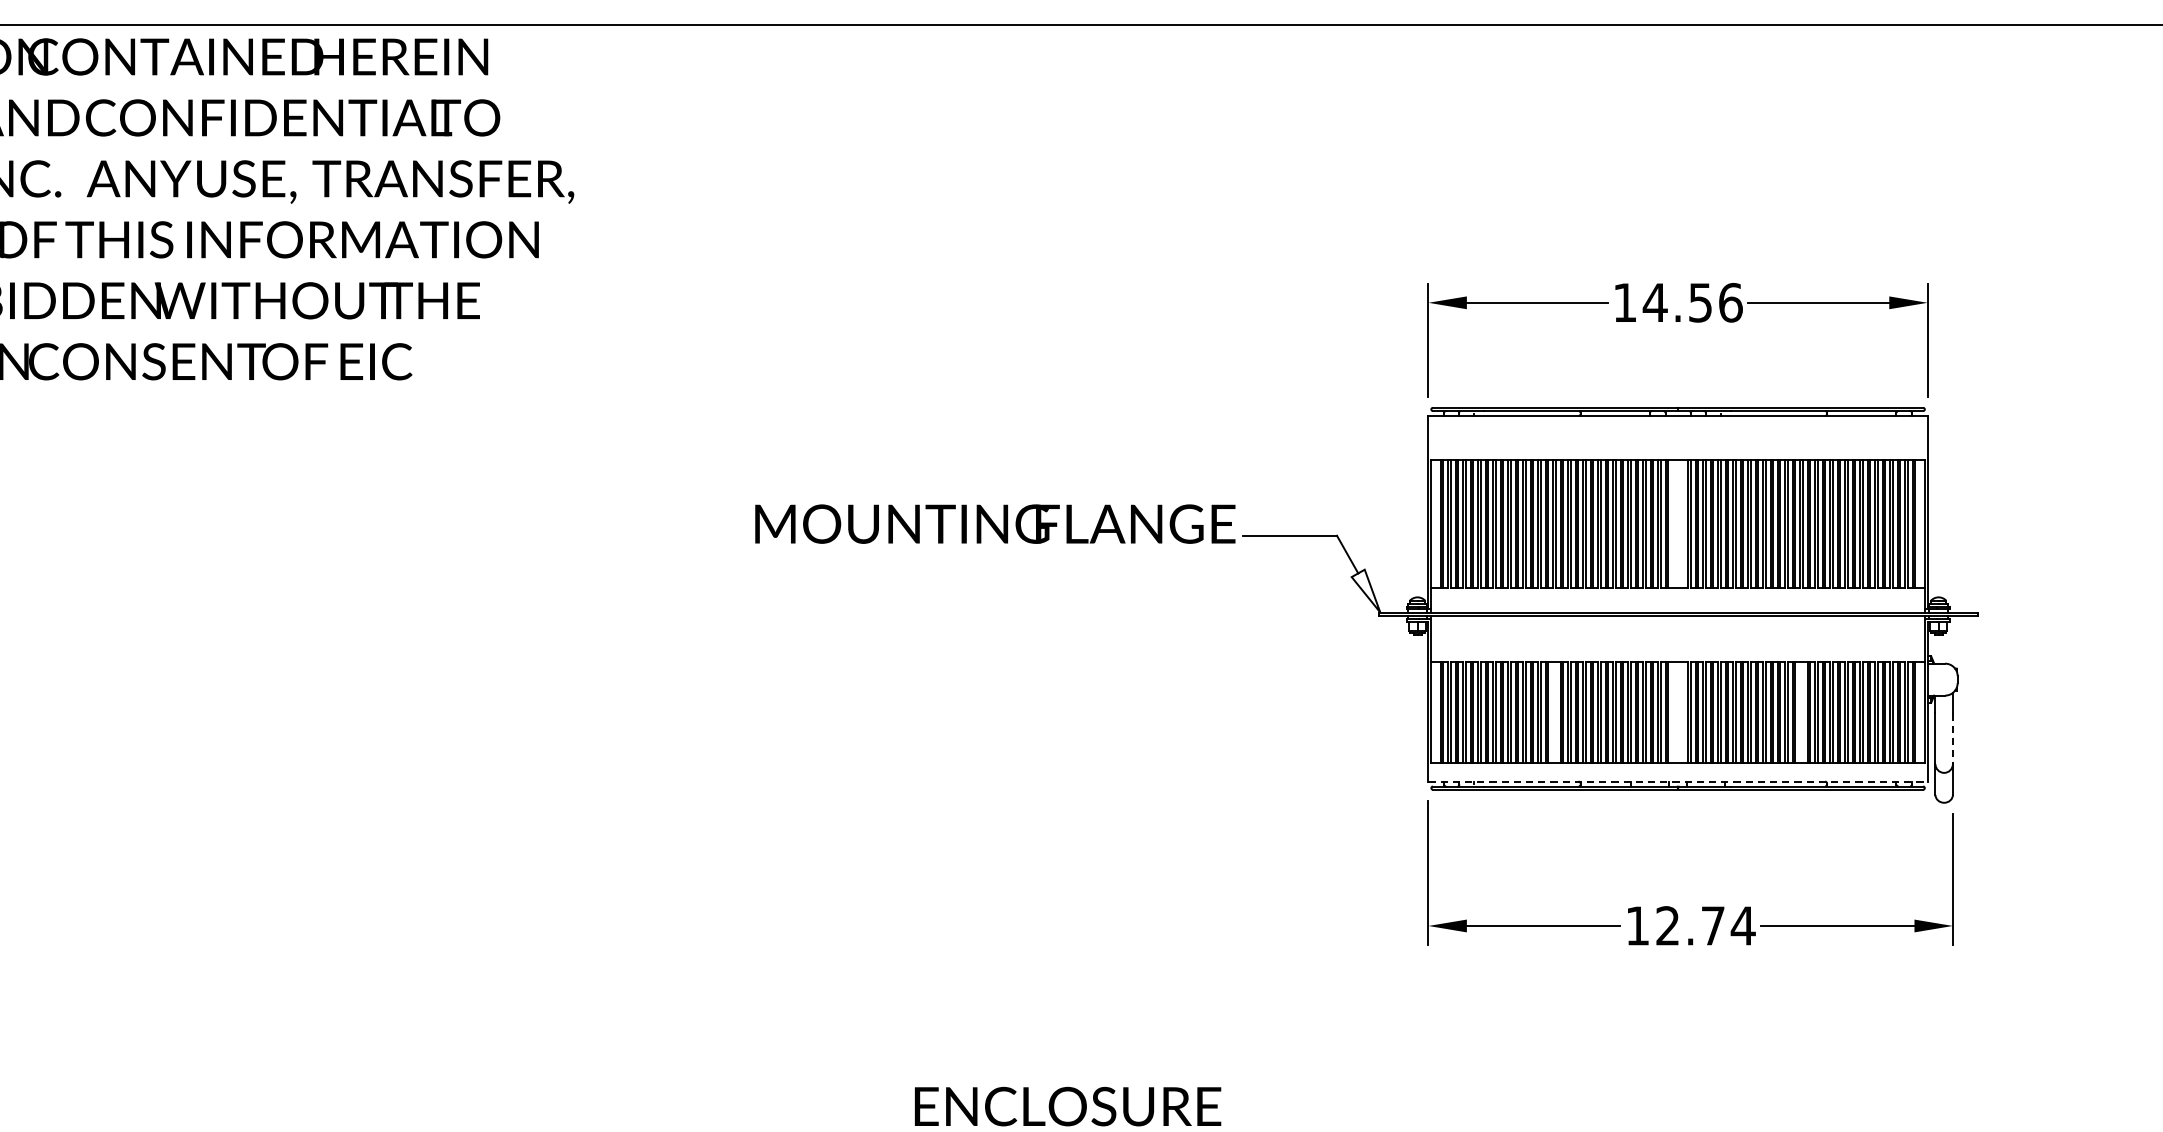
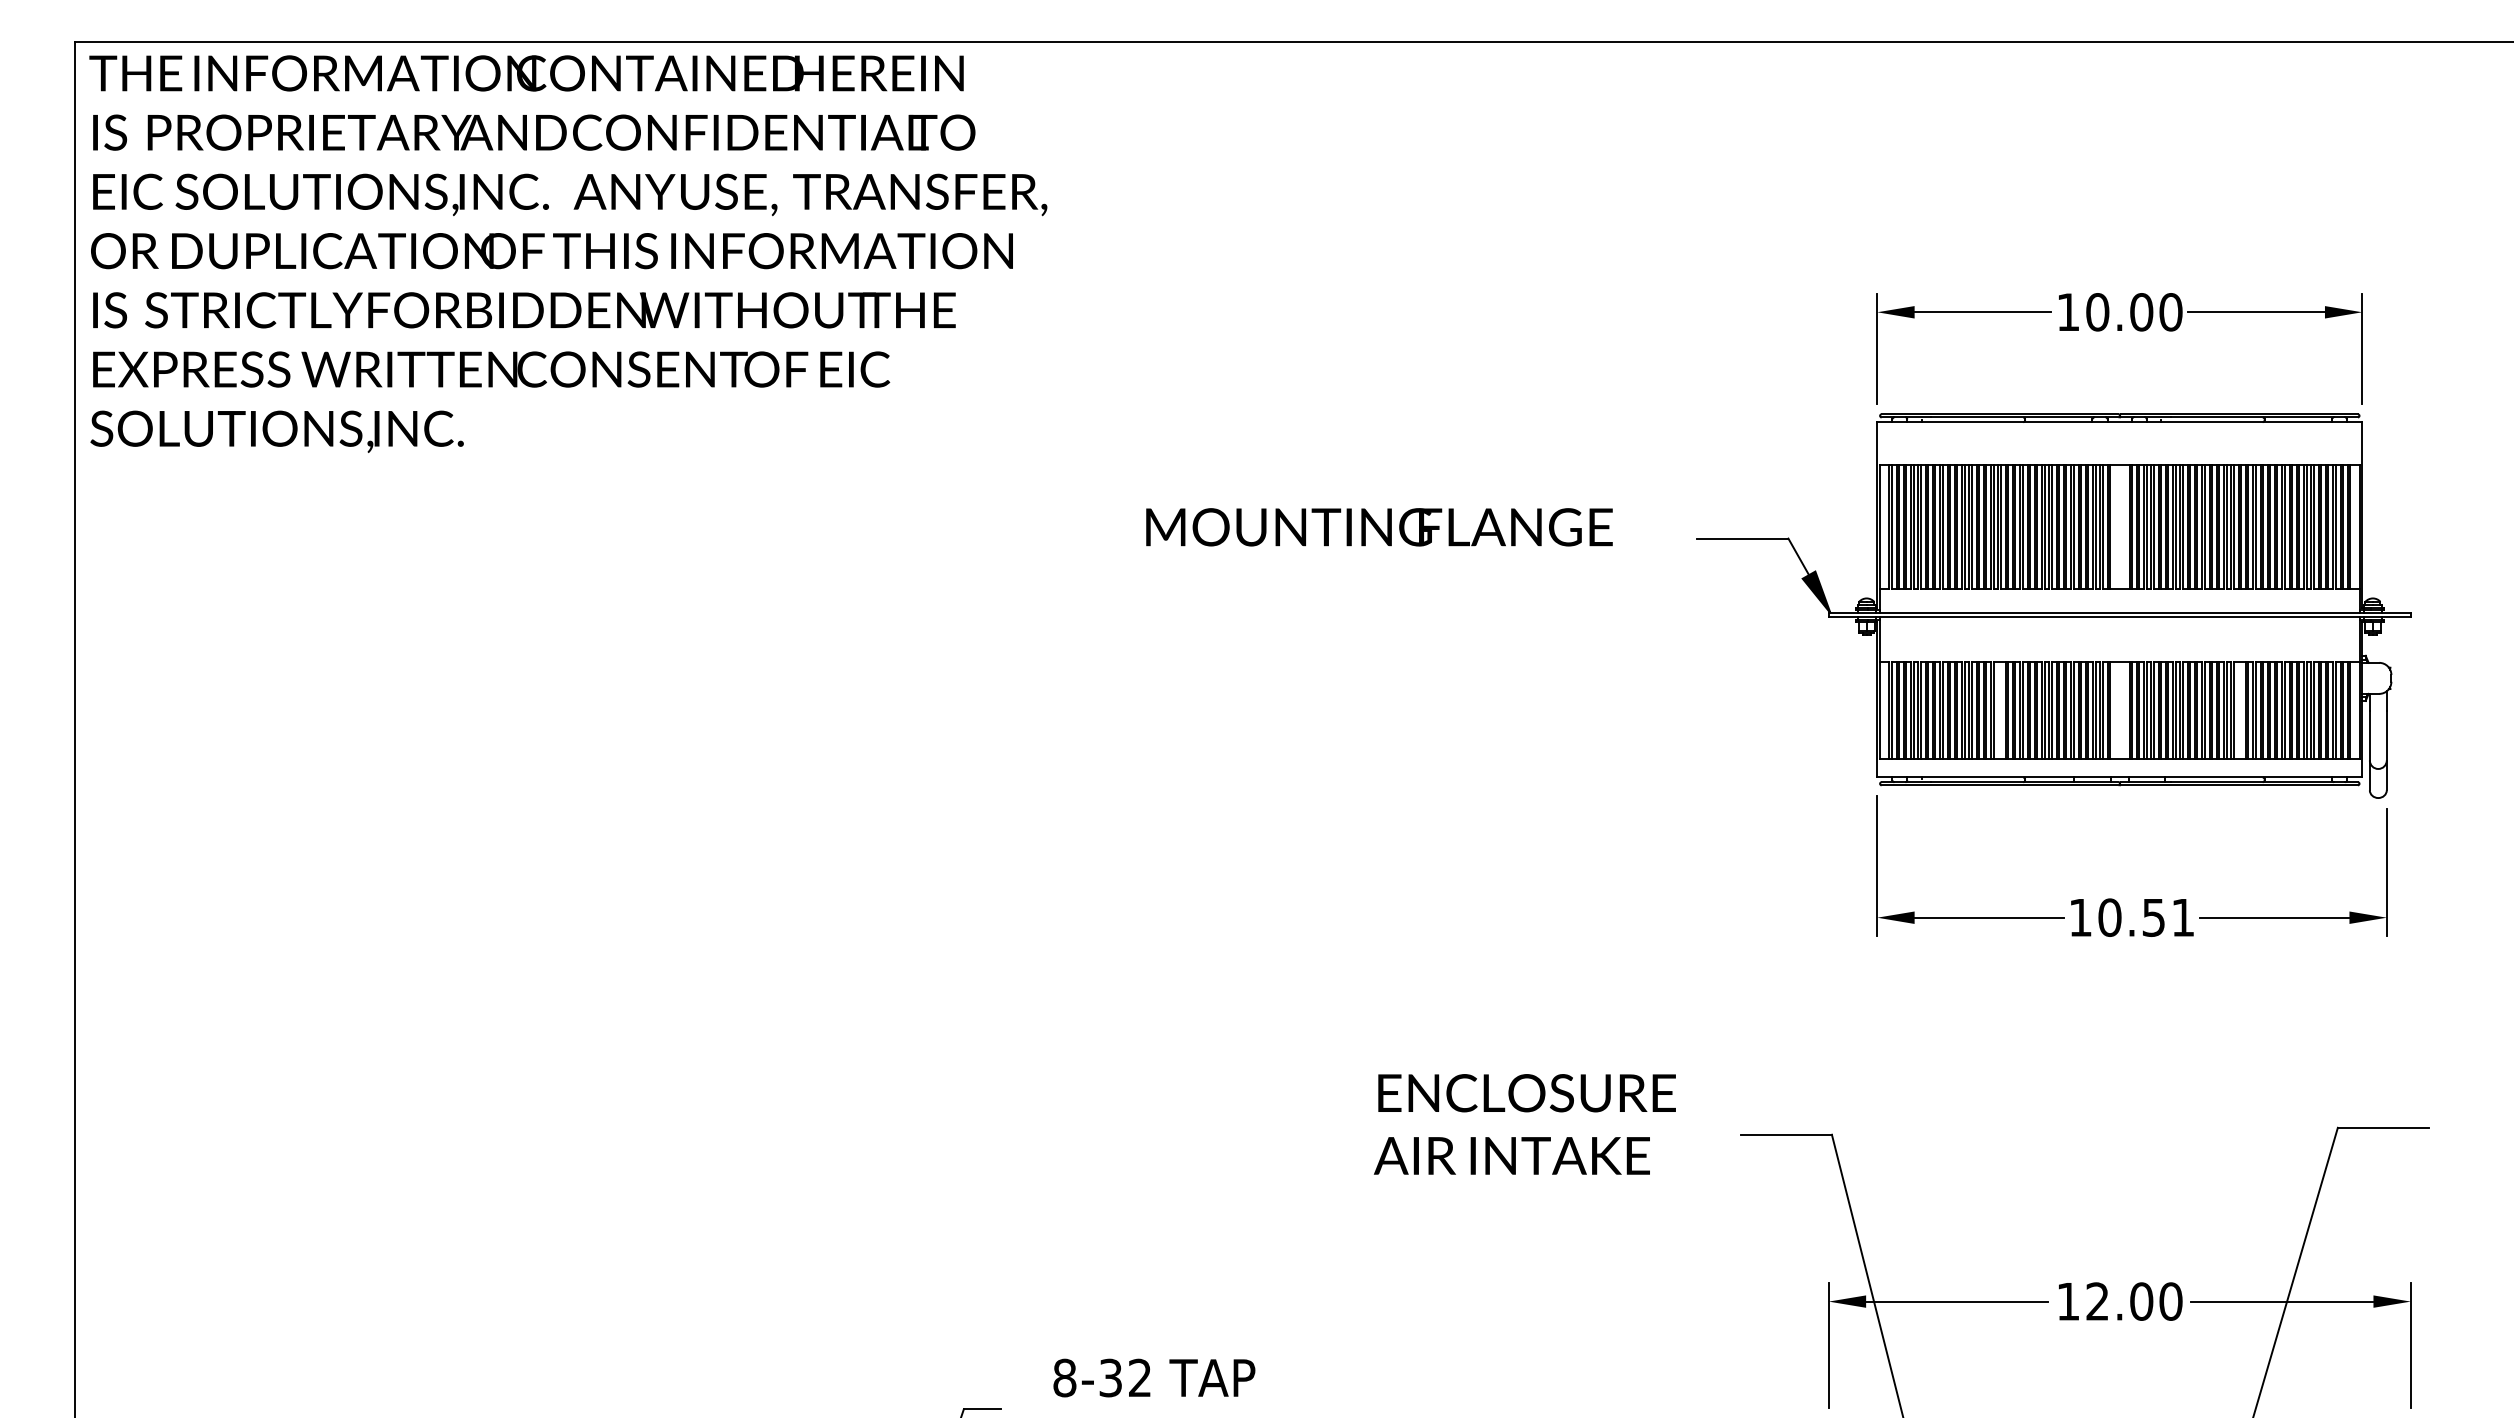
text: (1692, 303) -> (2133, 312), 14.56 -> 10.00
text: (995, 524) -> (1379, 527), moved
fill: (1365, 591) -> (1816, 592), added
line: (1952, 738) -> (2386, 735), dashed -> solid
line: (1677, 781) -> (2119, 777), dashed -> solid
text: (1705, 925) -> (2146, 917), 12.74 -> 10.51

